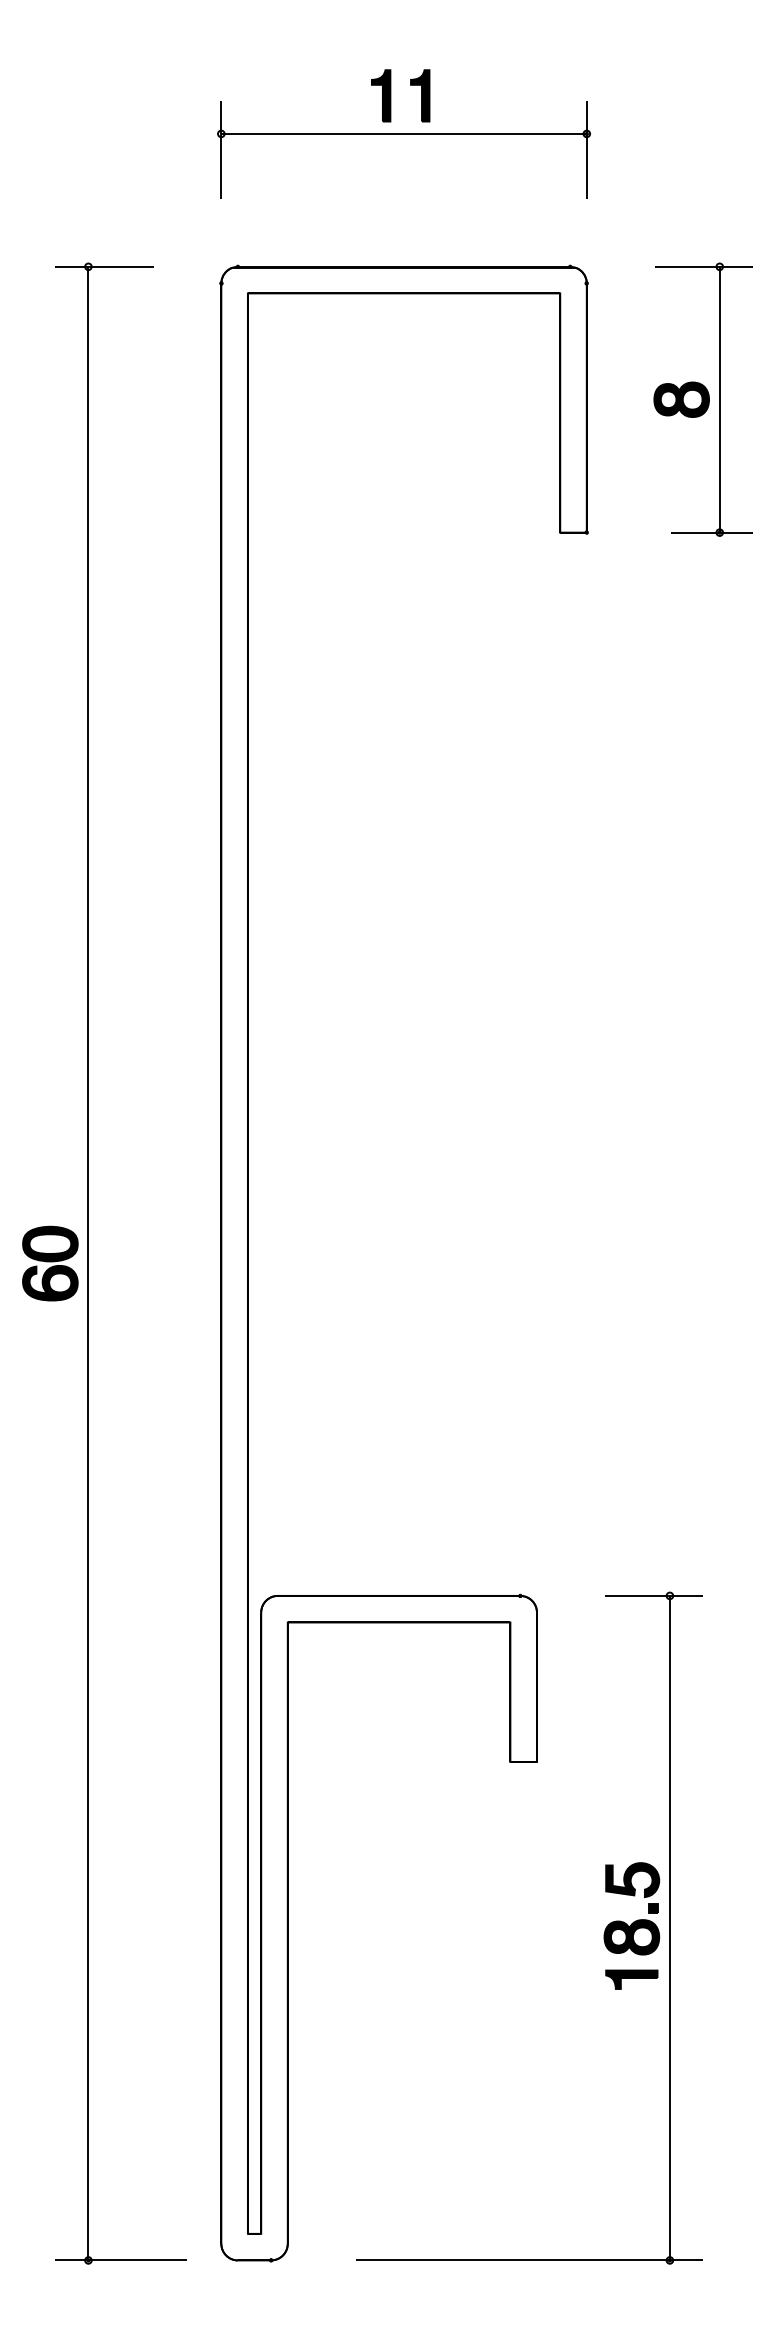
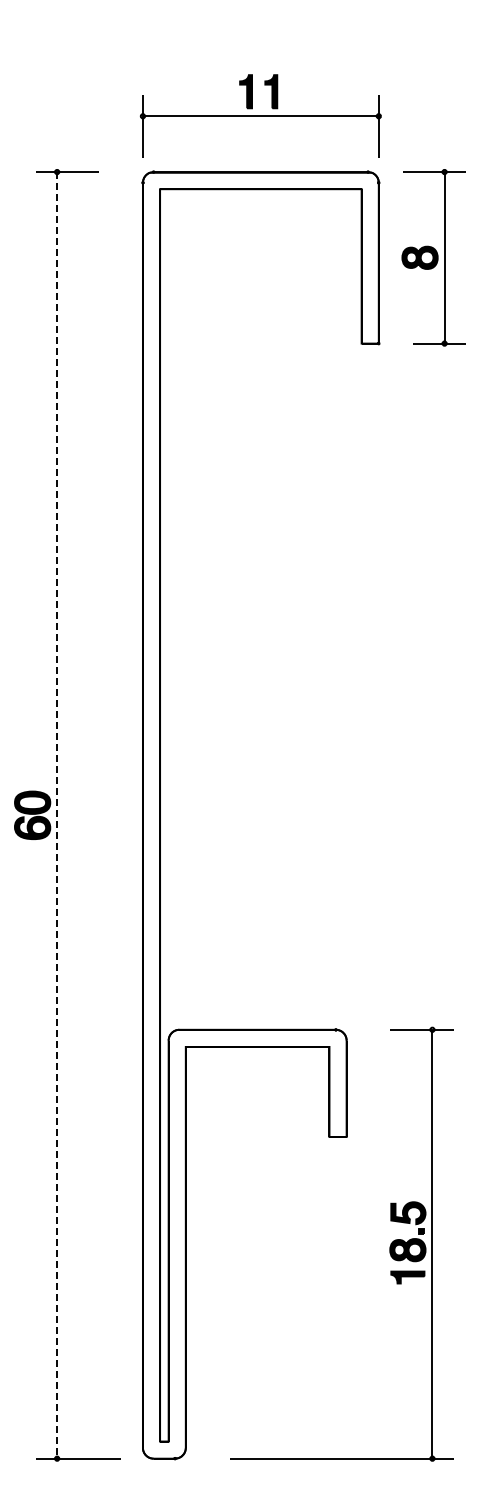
part: (403, 132) -> (260, 115), moved
part: (702, 399) -> (433, 257), moved
line: (88, 1263) -> (57, 815), solid -> dashed

